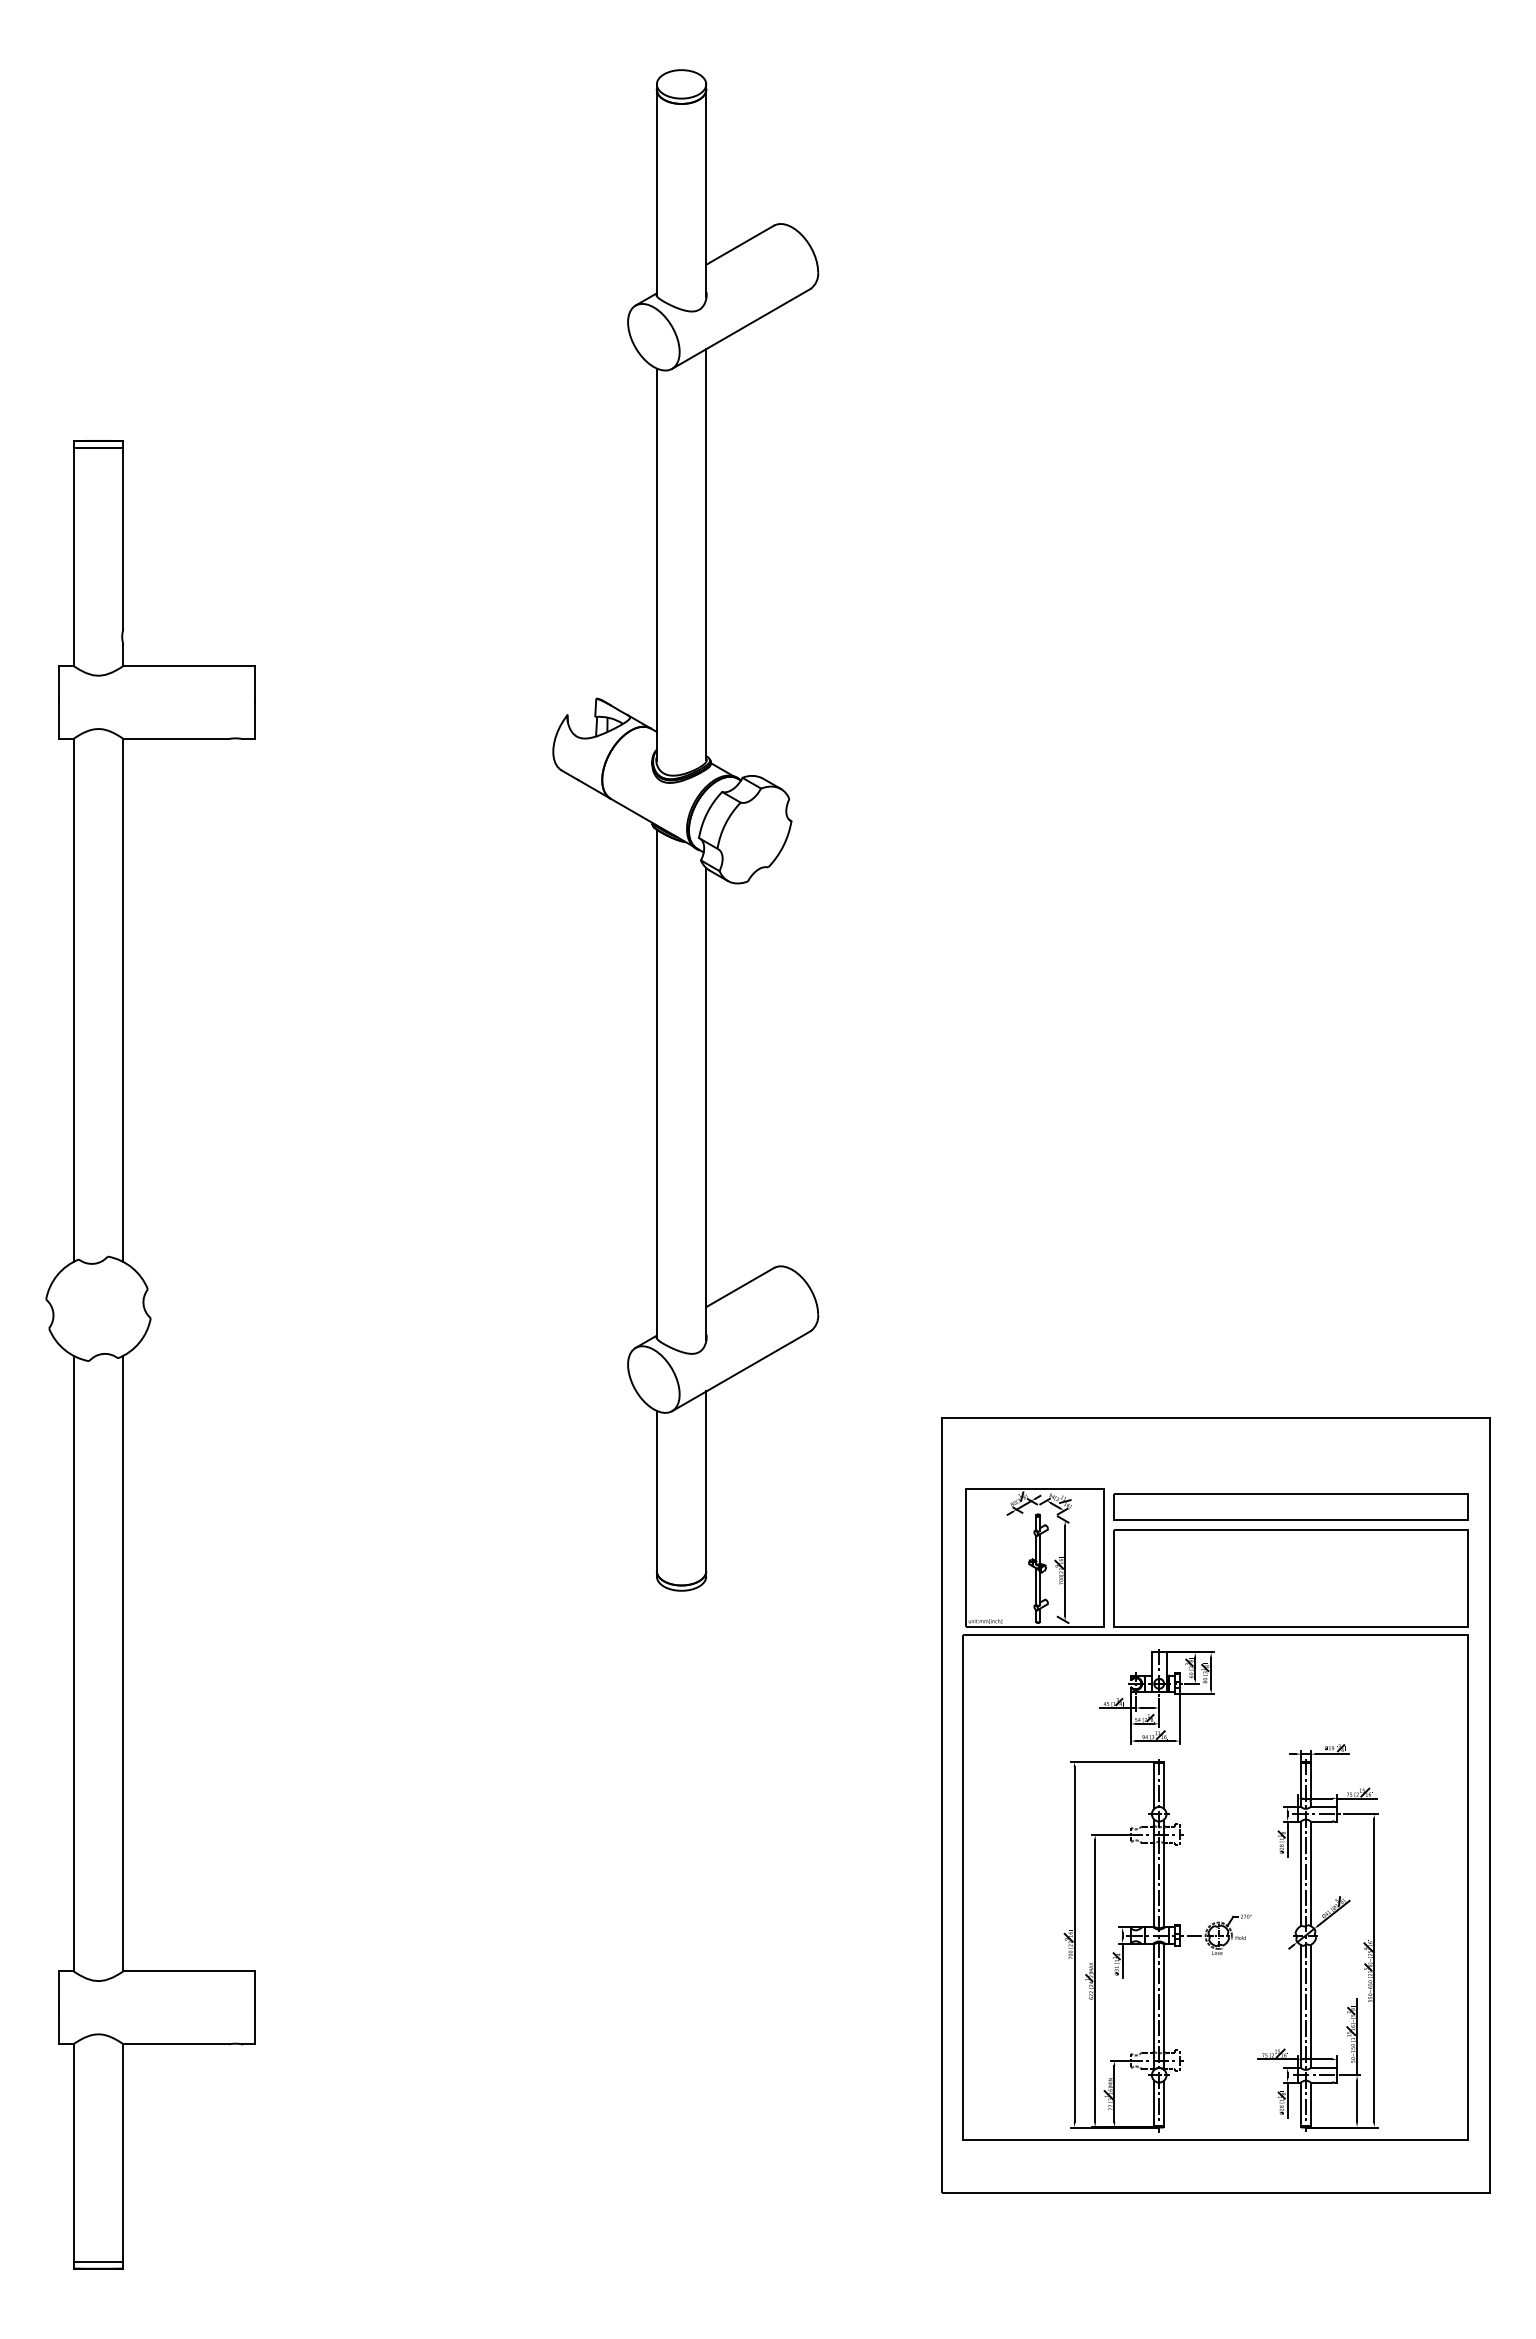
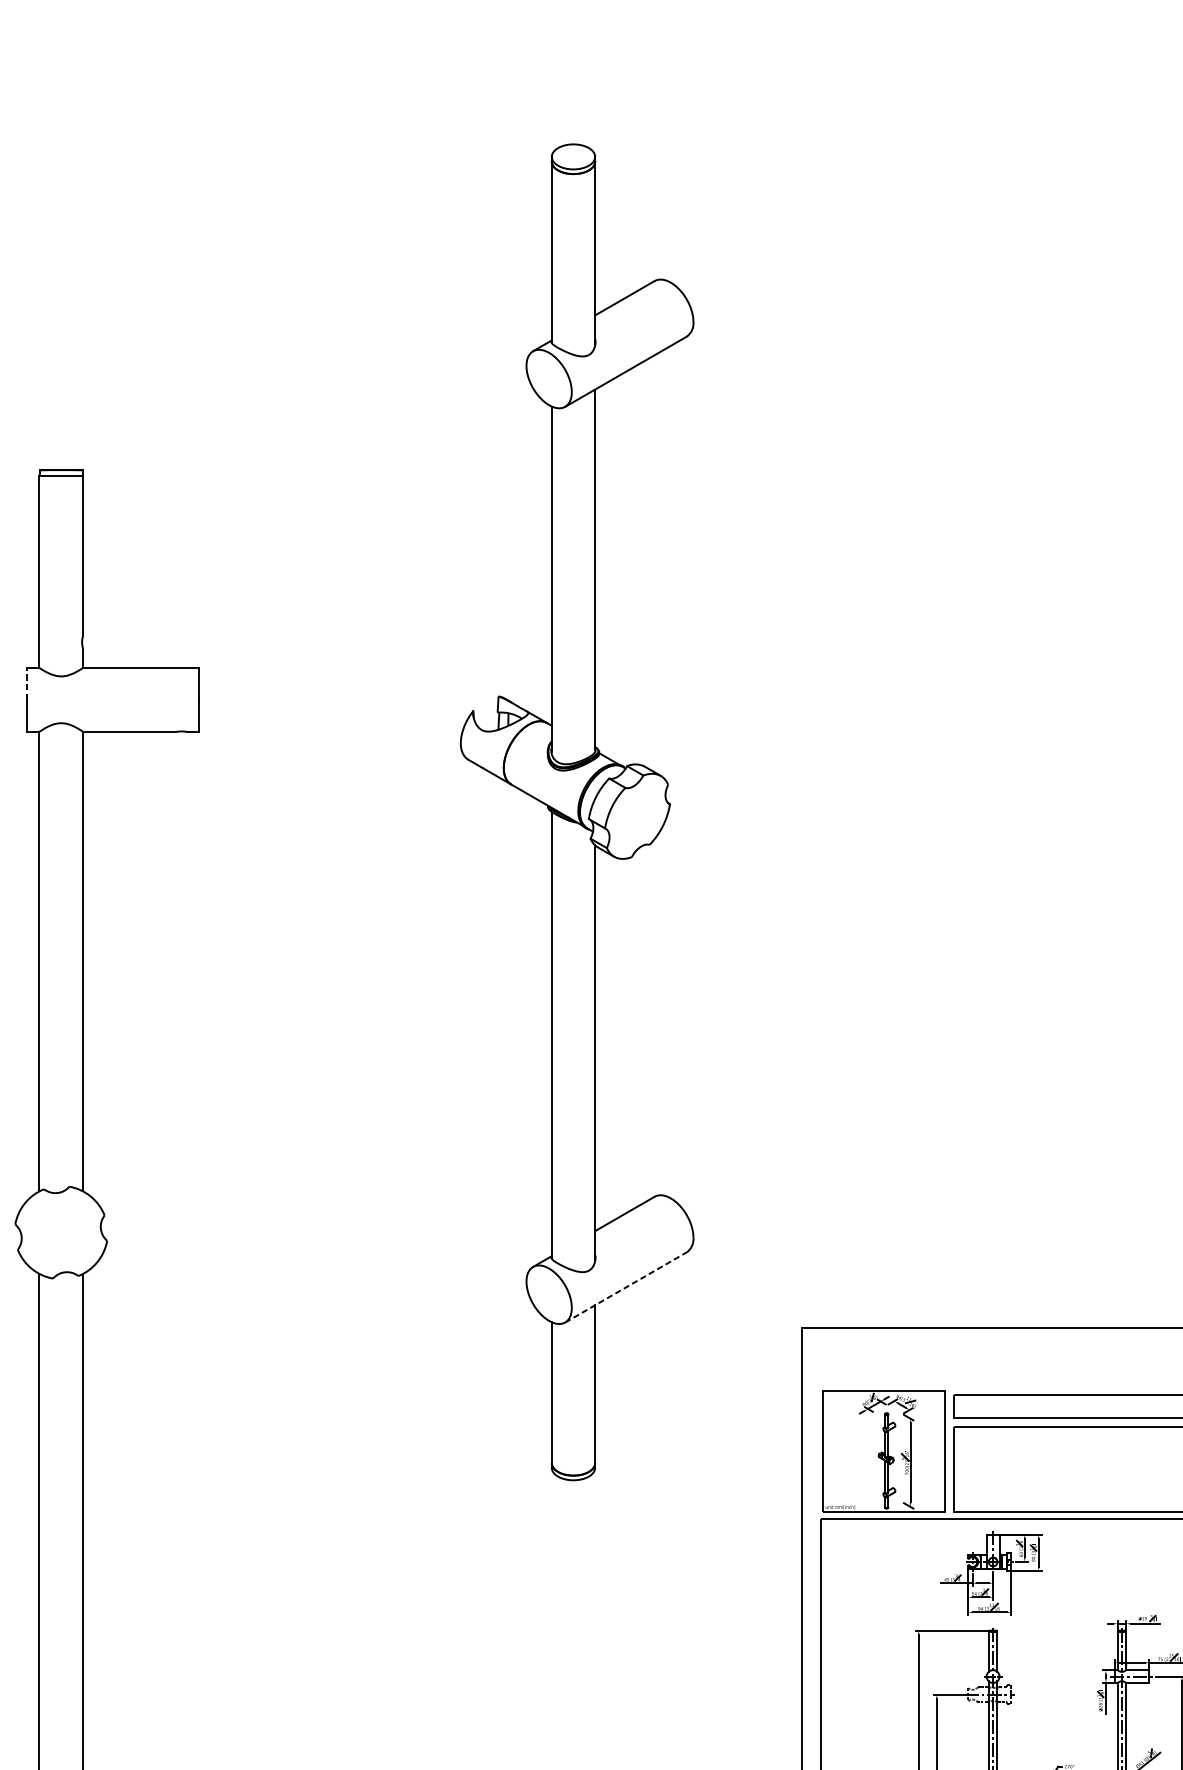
line: (59, 683) -> (27, 683), solid -> dashed
line: (741, 1371) -> (626, 1287), solid -> dashed

